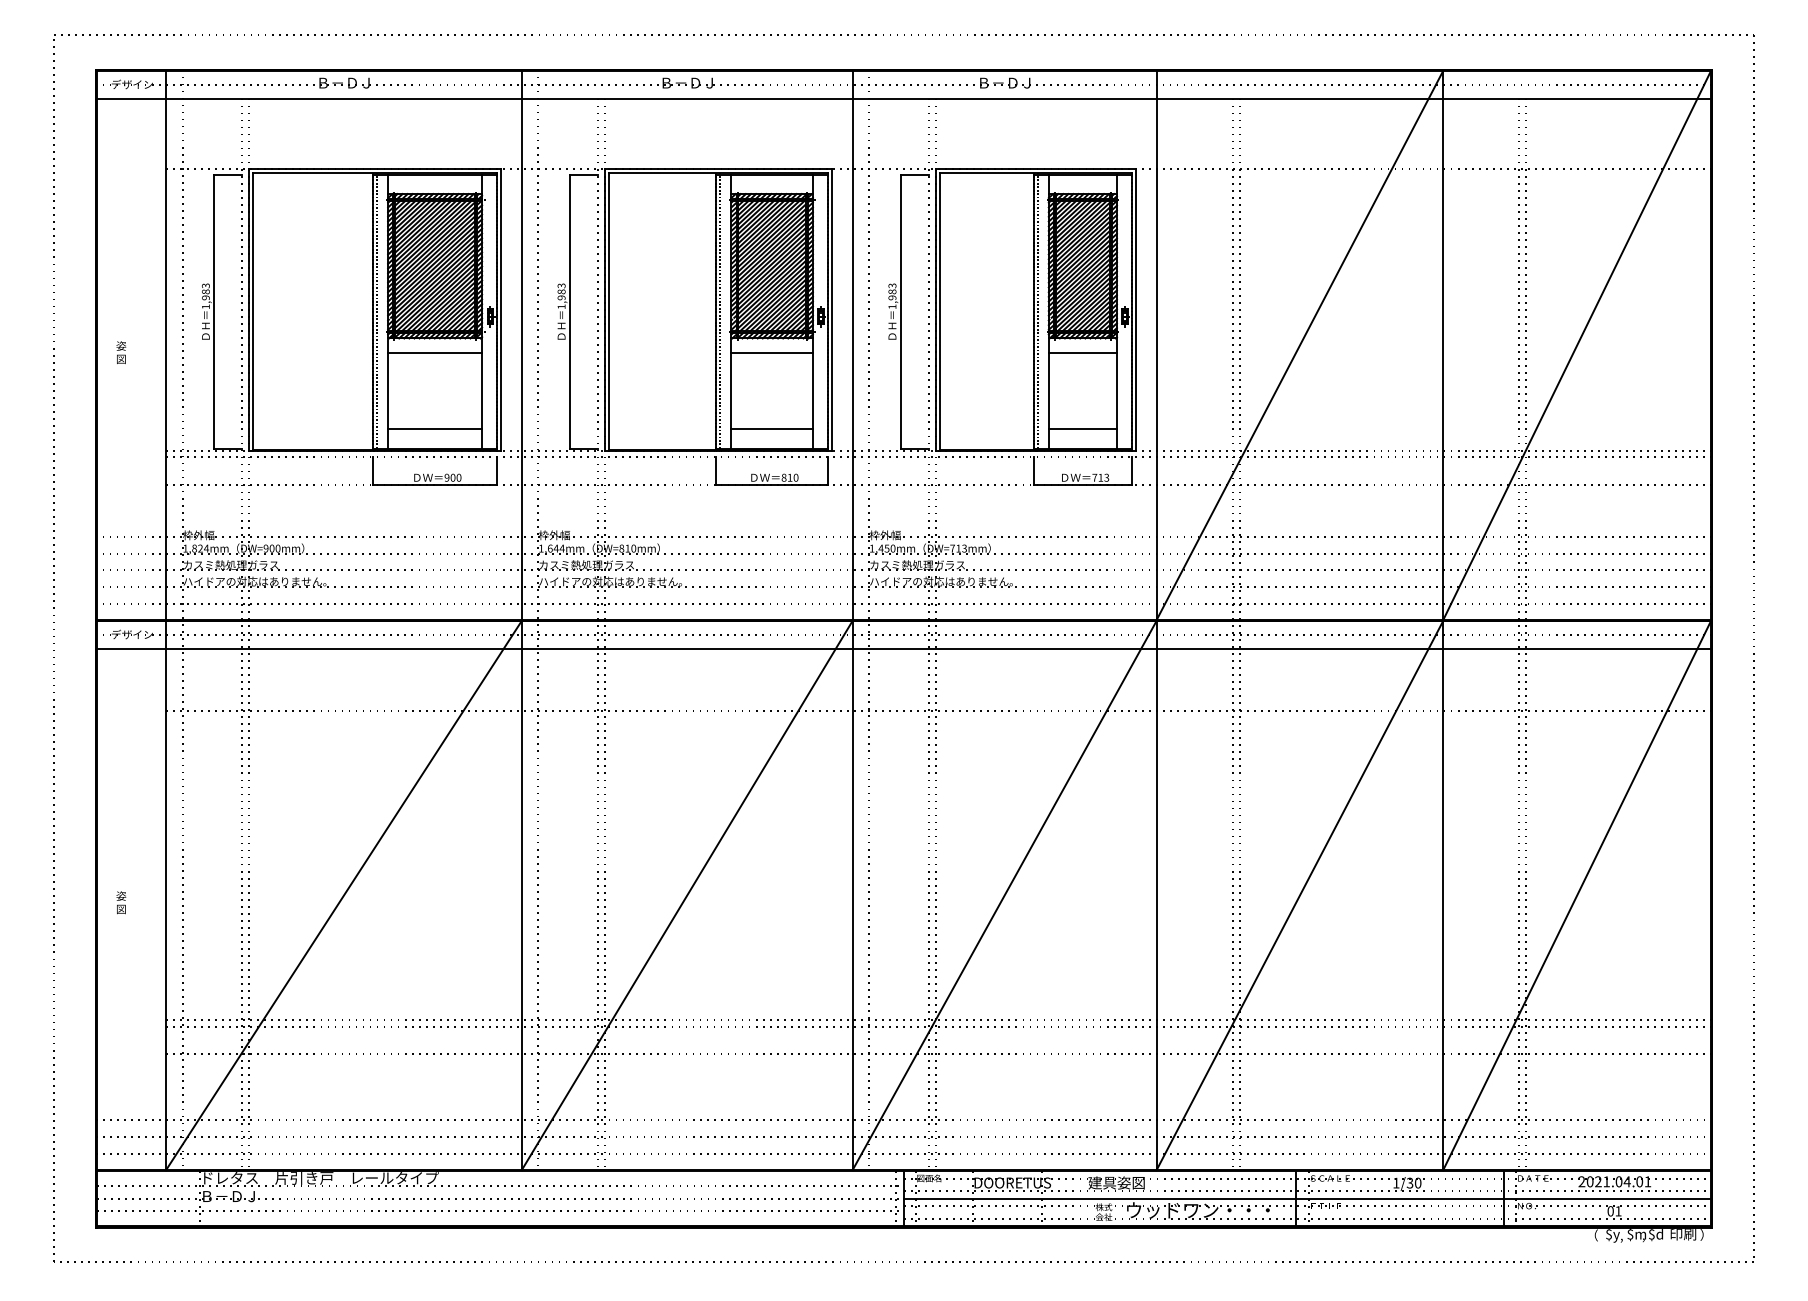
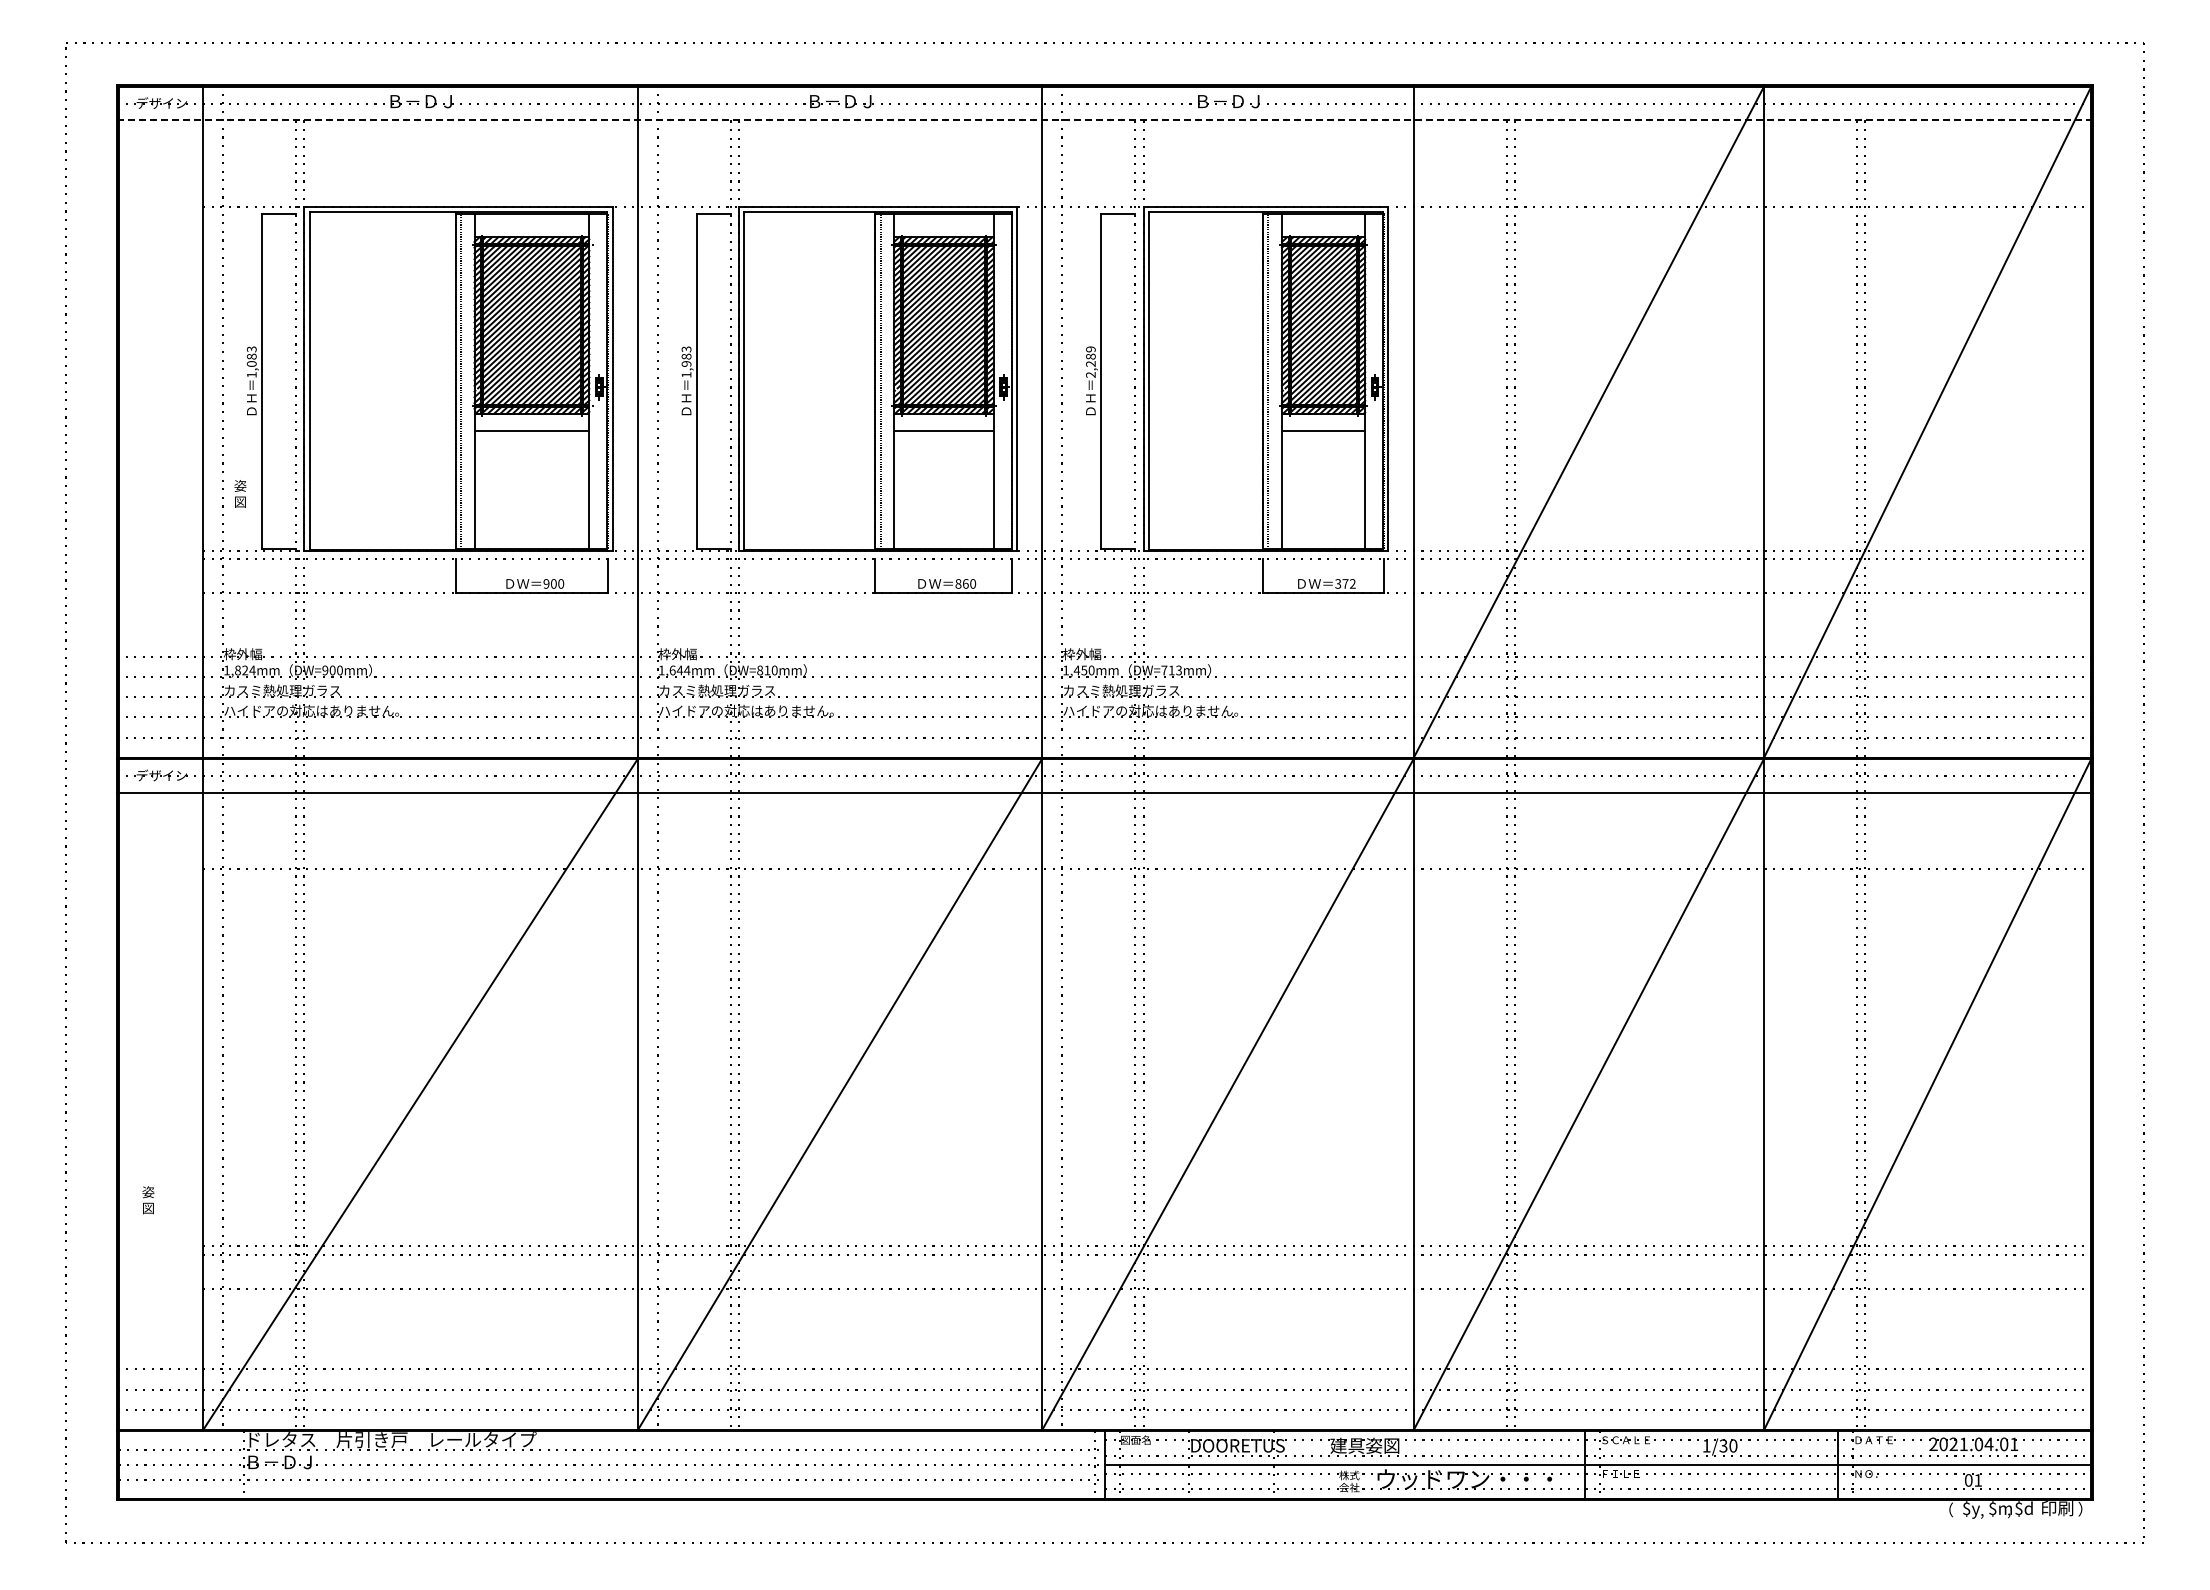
line: (904, 98) -> (1105, 120), solid -> dashed
text: (892, 295) -> (1090, 361), 1,983 -> 2,289
text: (205, 297) -> (251, 363), 1,983 -> 1,083
text: (121, 352) -> (240, 493), moved
line: (434, 428) -> (531, 523), removed
line: (771, 428) -> (943, 523), removed
line: (1082, 428) -> (1323, 523), removed
text: (789, 477) -> (965, 583), 810 -> 860
text: (1100, 477) -> (1345, 583), 713 -> 372
text: (121, 902) -> (148, 1200), moved

